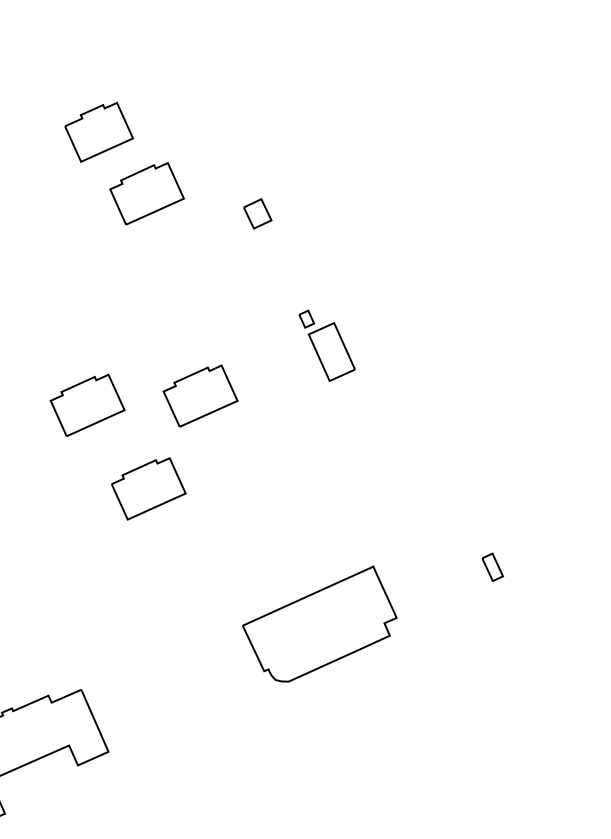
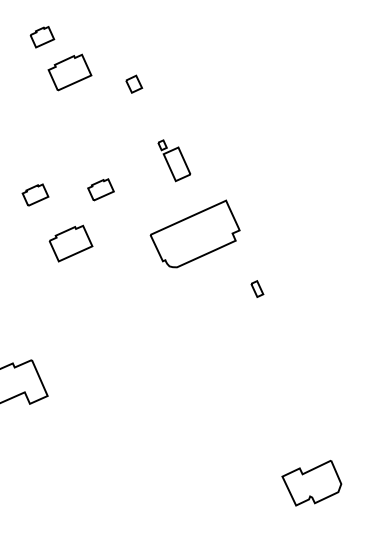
part: (99, 133) -> (42, 37), size x0.6
part: (199, 395) -> (100, 189), size x0.6
part: (87, 404) -> (35, 194), size x0.6
part: (493, 566) -> (257, 288), moved
part: (318, 623) -> (194, 233), moved

